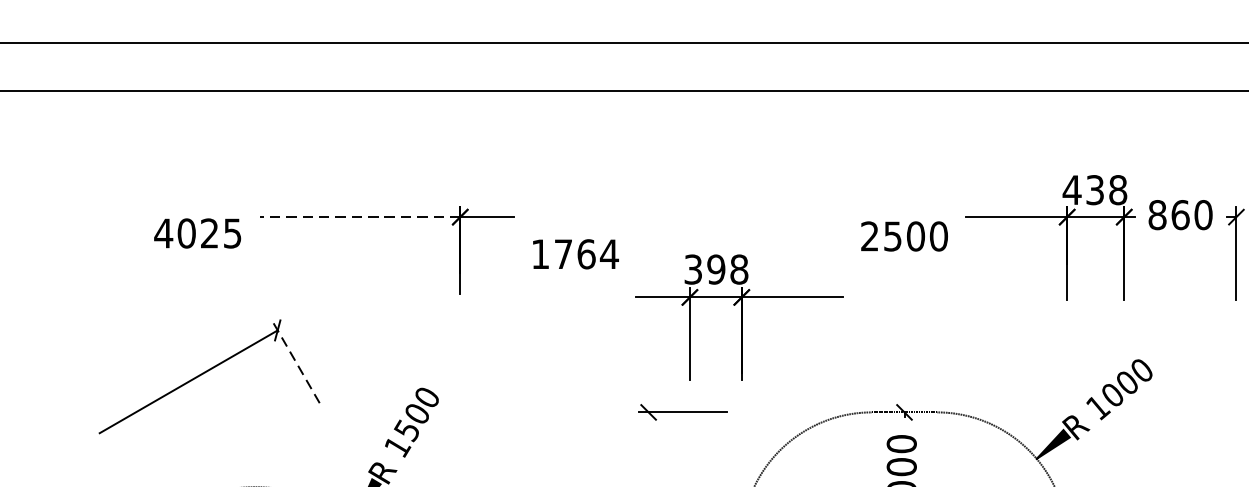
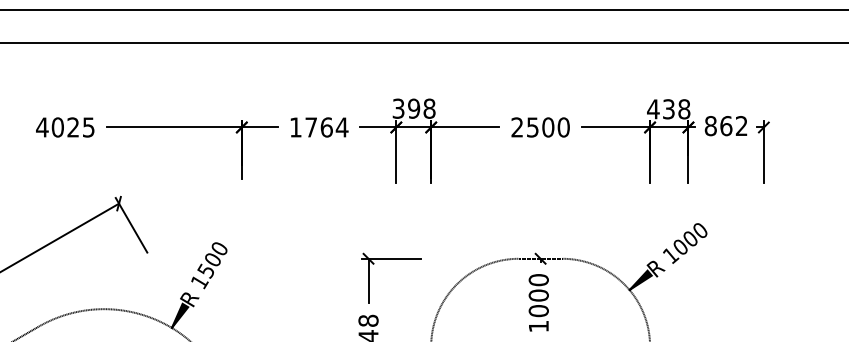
text: (1203, 215) -> (741, 126), 860 -> 862
line: (358, 217) -> (173, 127), dashed -> solid
text: (198, 233) -> (65, 127), moved
text: (904, 236) -> (540, 127), moved
text: (575, 254) -> (319, 127), moved
part: (739, 316) -> (429, 140), moved
line: (296, 362) -> (131, 225), dashed -> solid
line: (648, 444) -> (368, 280), added

